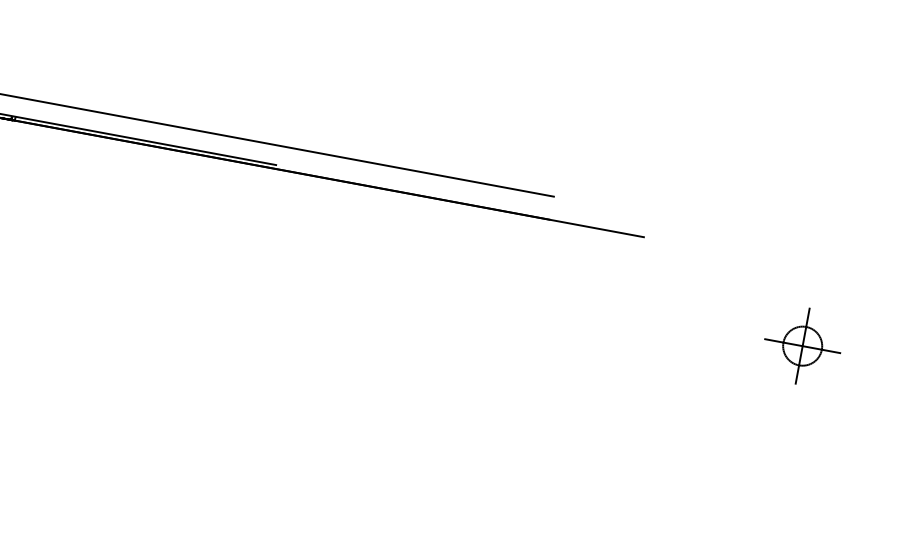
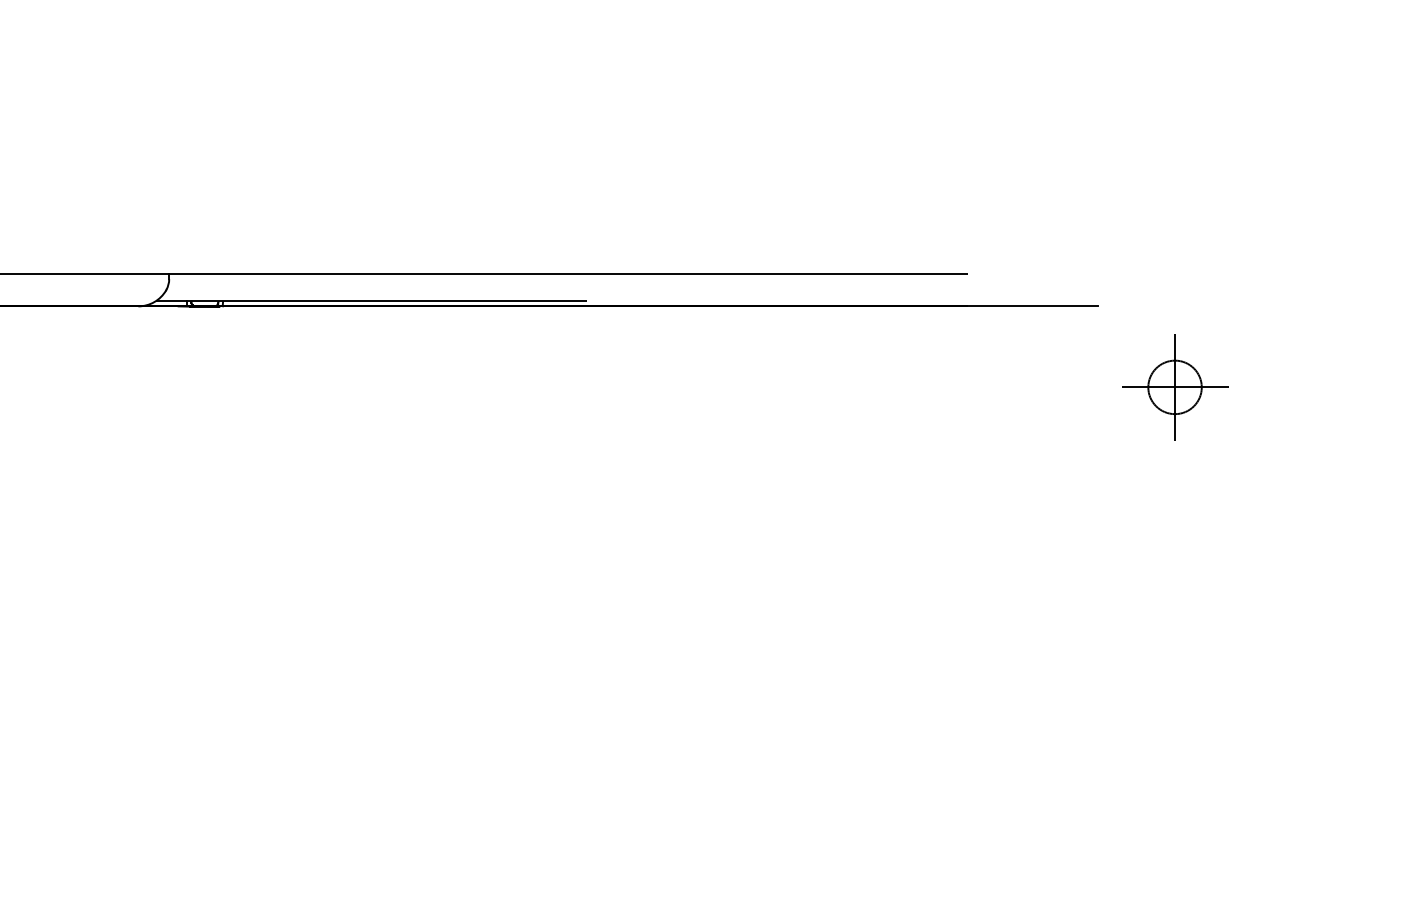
part: (802, 346) -> (1175, 387), moved

